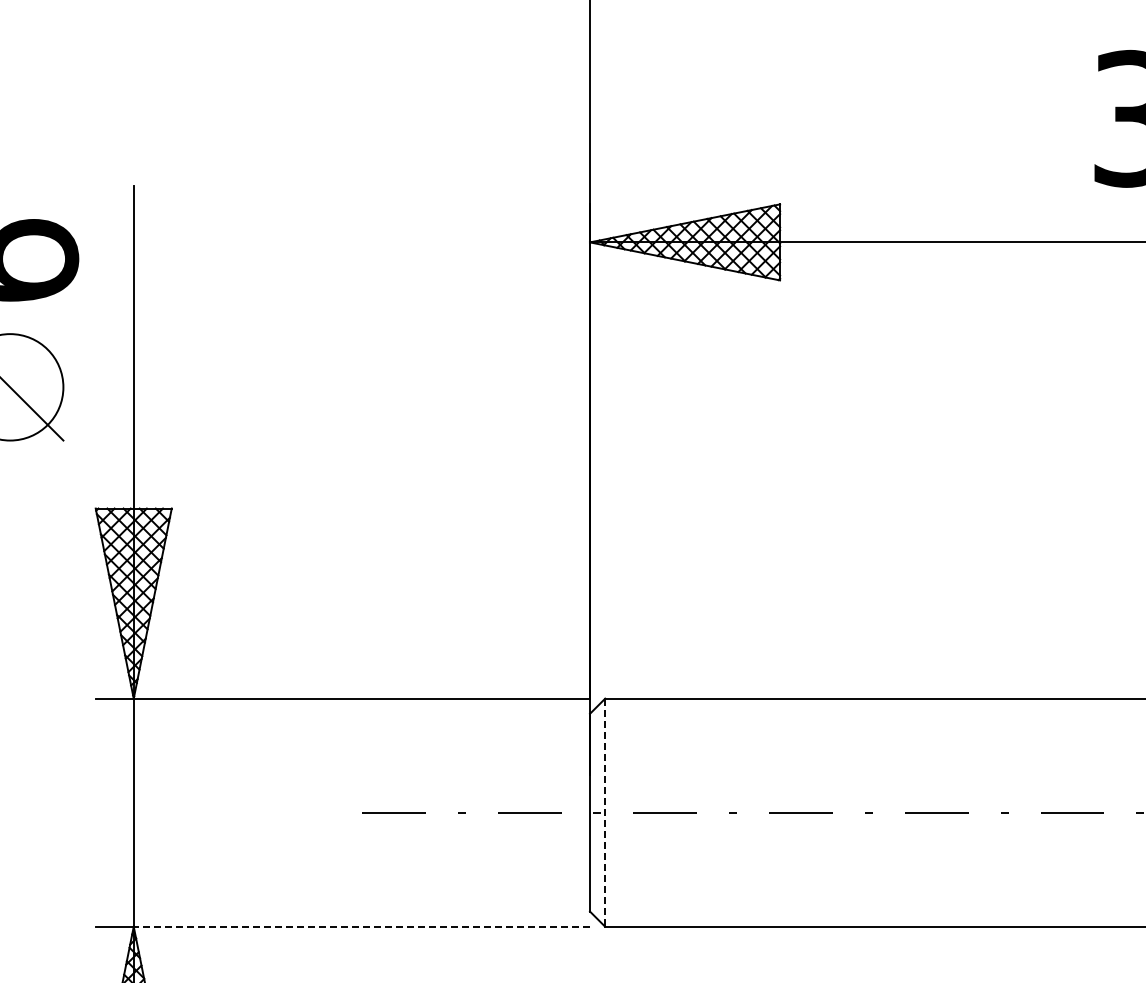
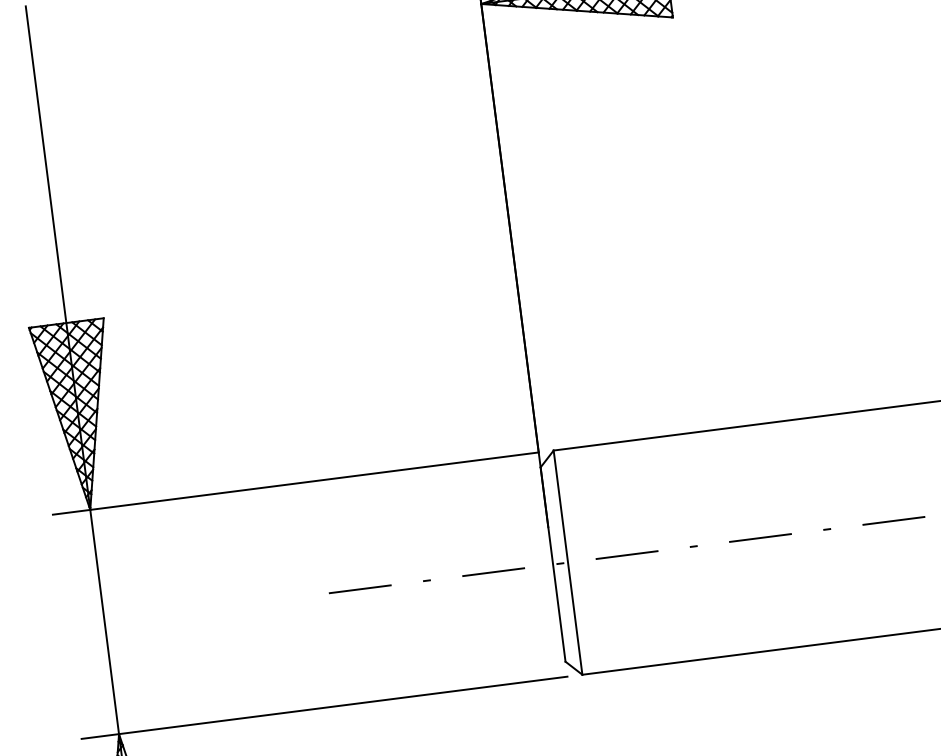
line: (605, 813) -> (568, 563), dashed -> solid
line: (361, 926) -> (342, 705), dashed -> solid

